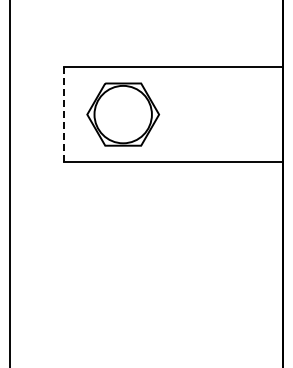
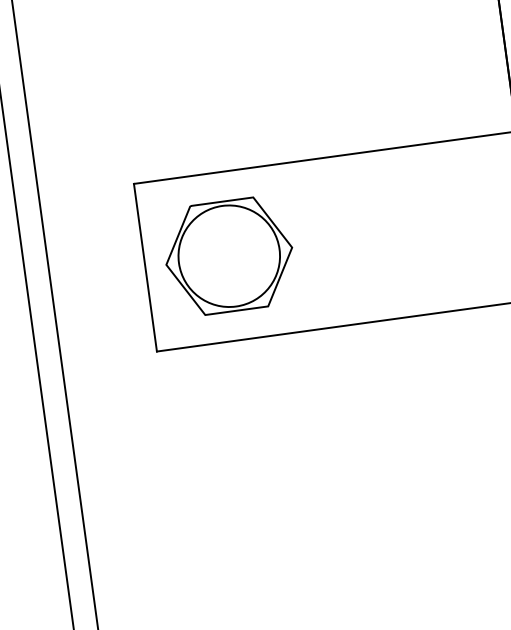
line: (64, 114) -> (145, 267), dashed -> solid
part: (122, 114) -> (227, 256), moved

